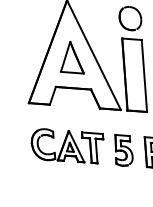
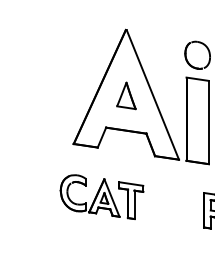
part: (71, 57) -> (126, 95), size x0.7
part: (67, 145) -> (101, 196), moved
part: (123, 150) -> (178, 206), removed

